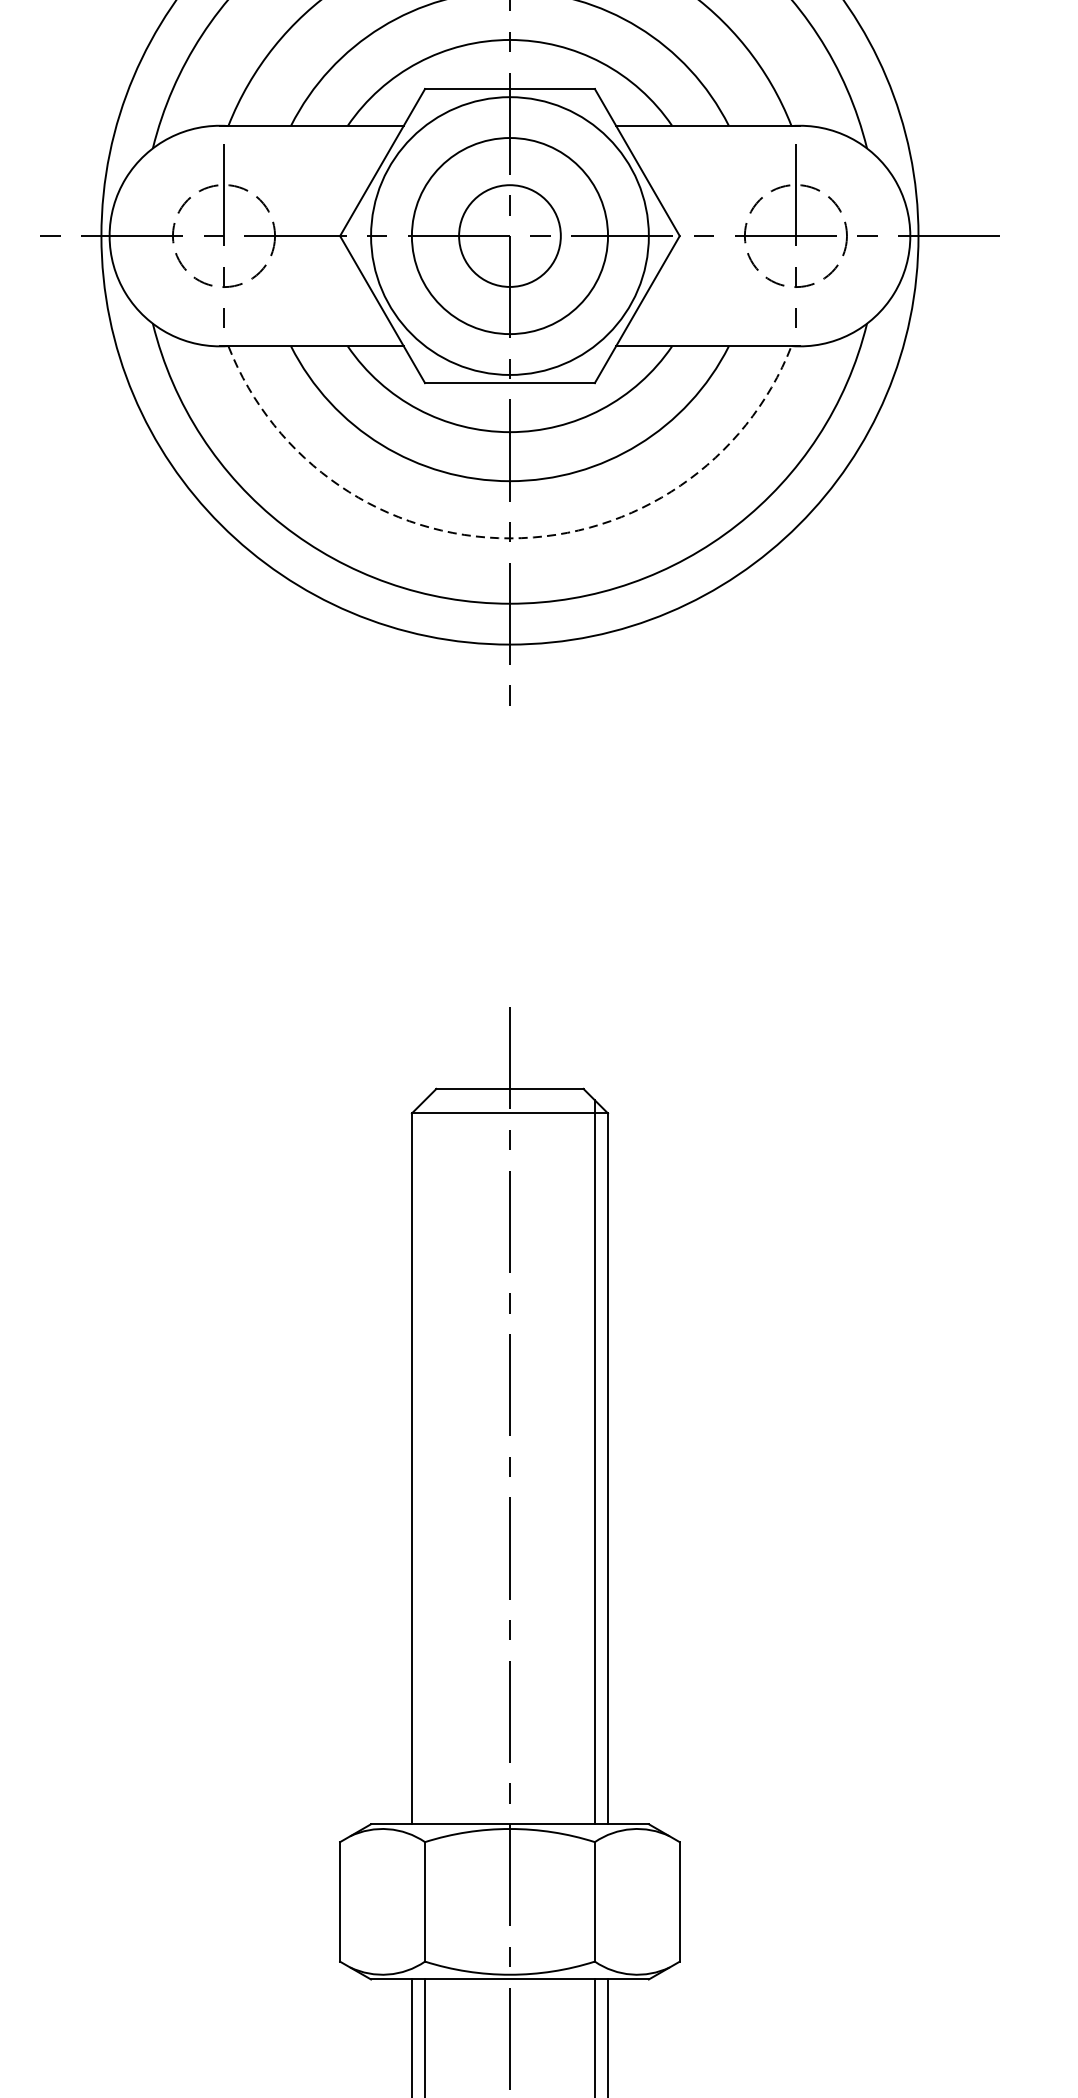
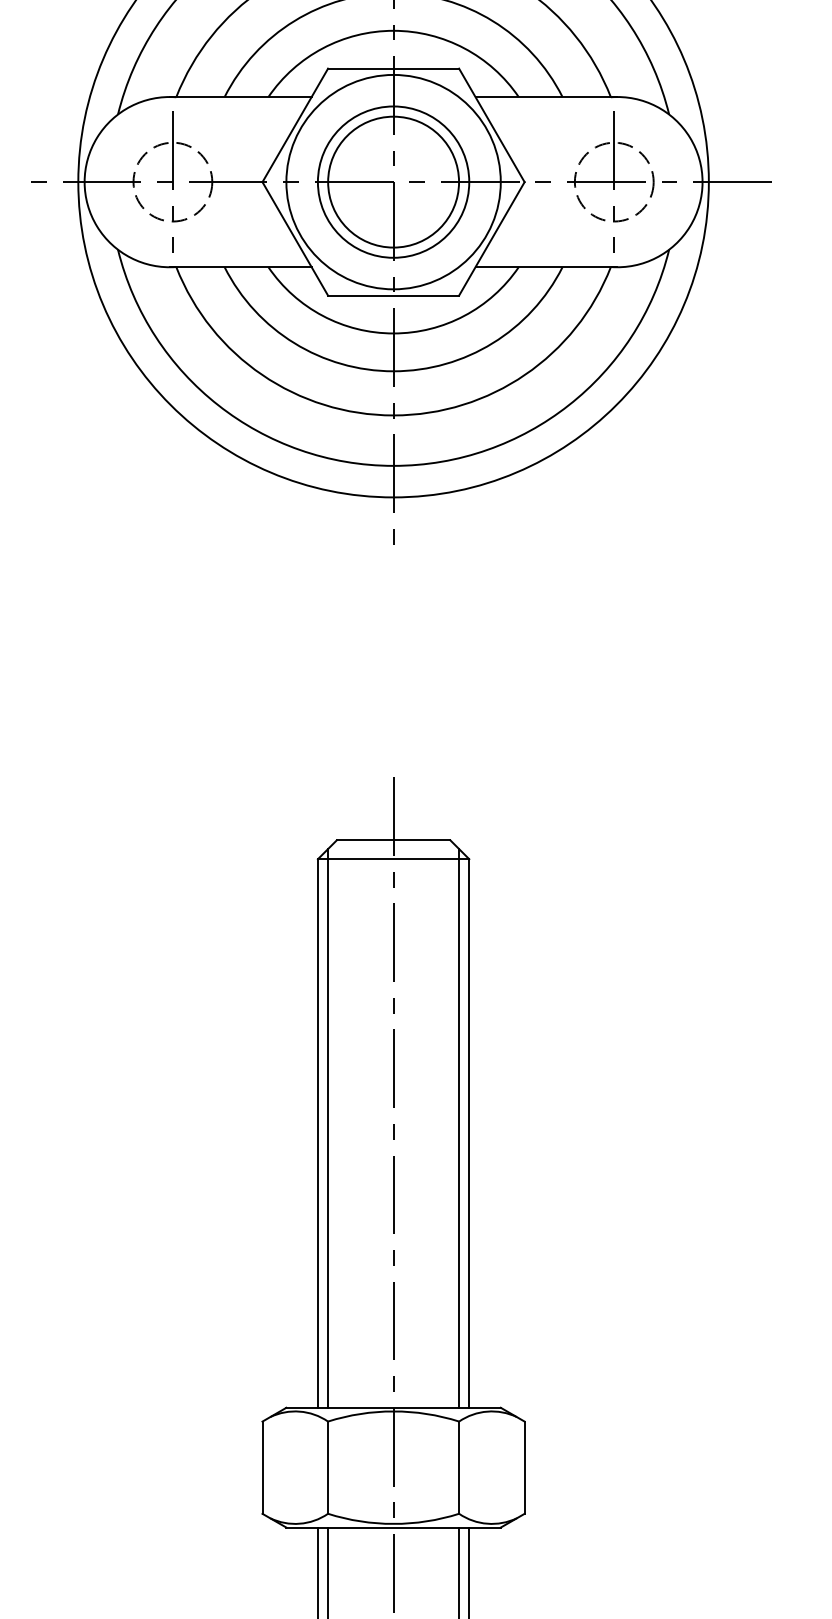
circle: (509, 235) -> (393, 181), size x1.67
arc: (509, 538) -> (393, 415), dashed -> solid
line: (425, 1462) -> (328, 1128), added

